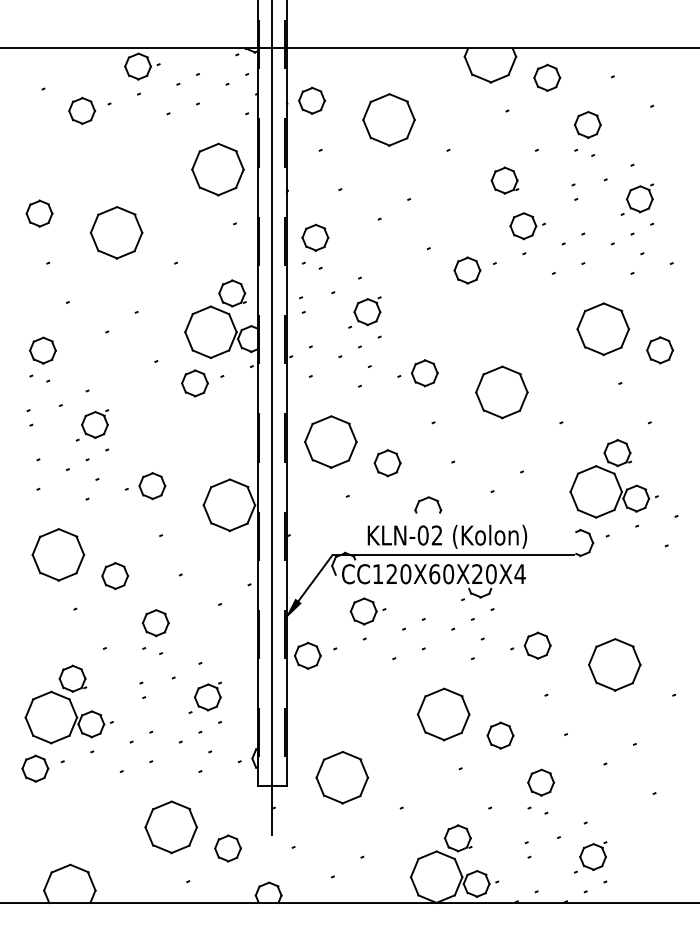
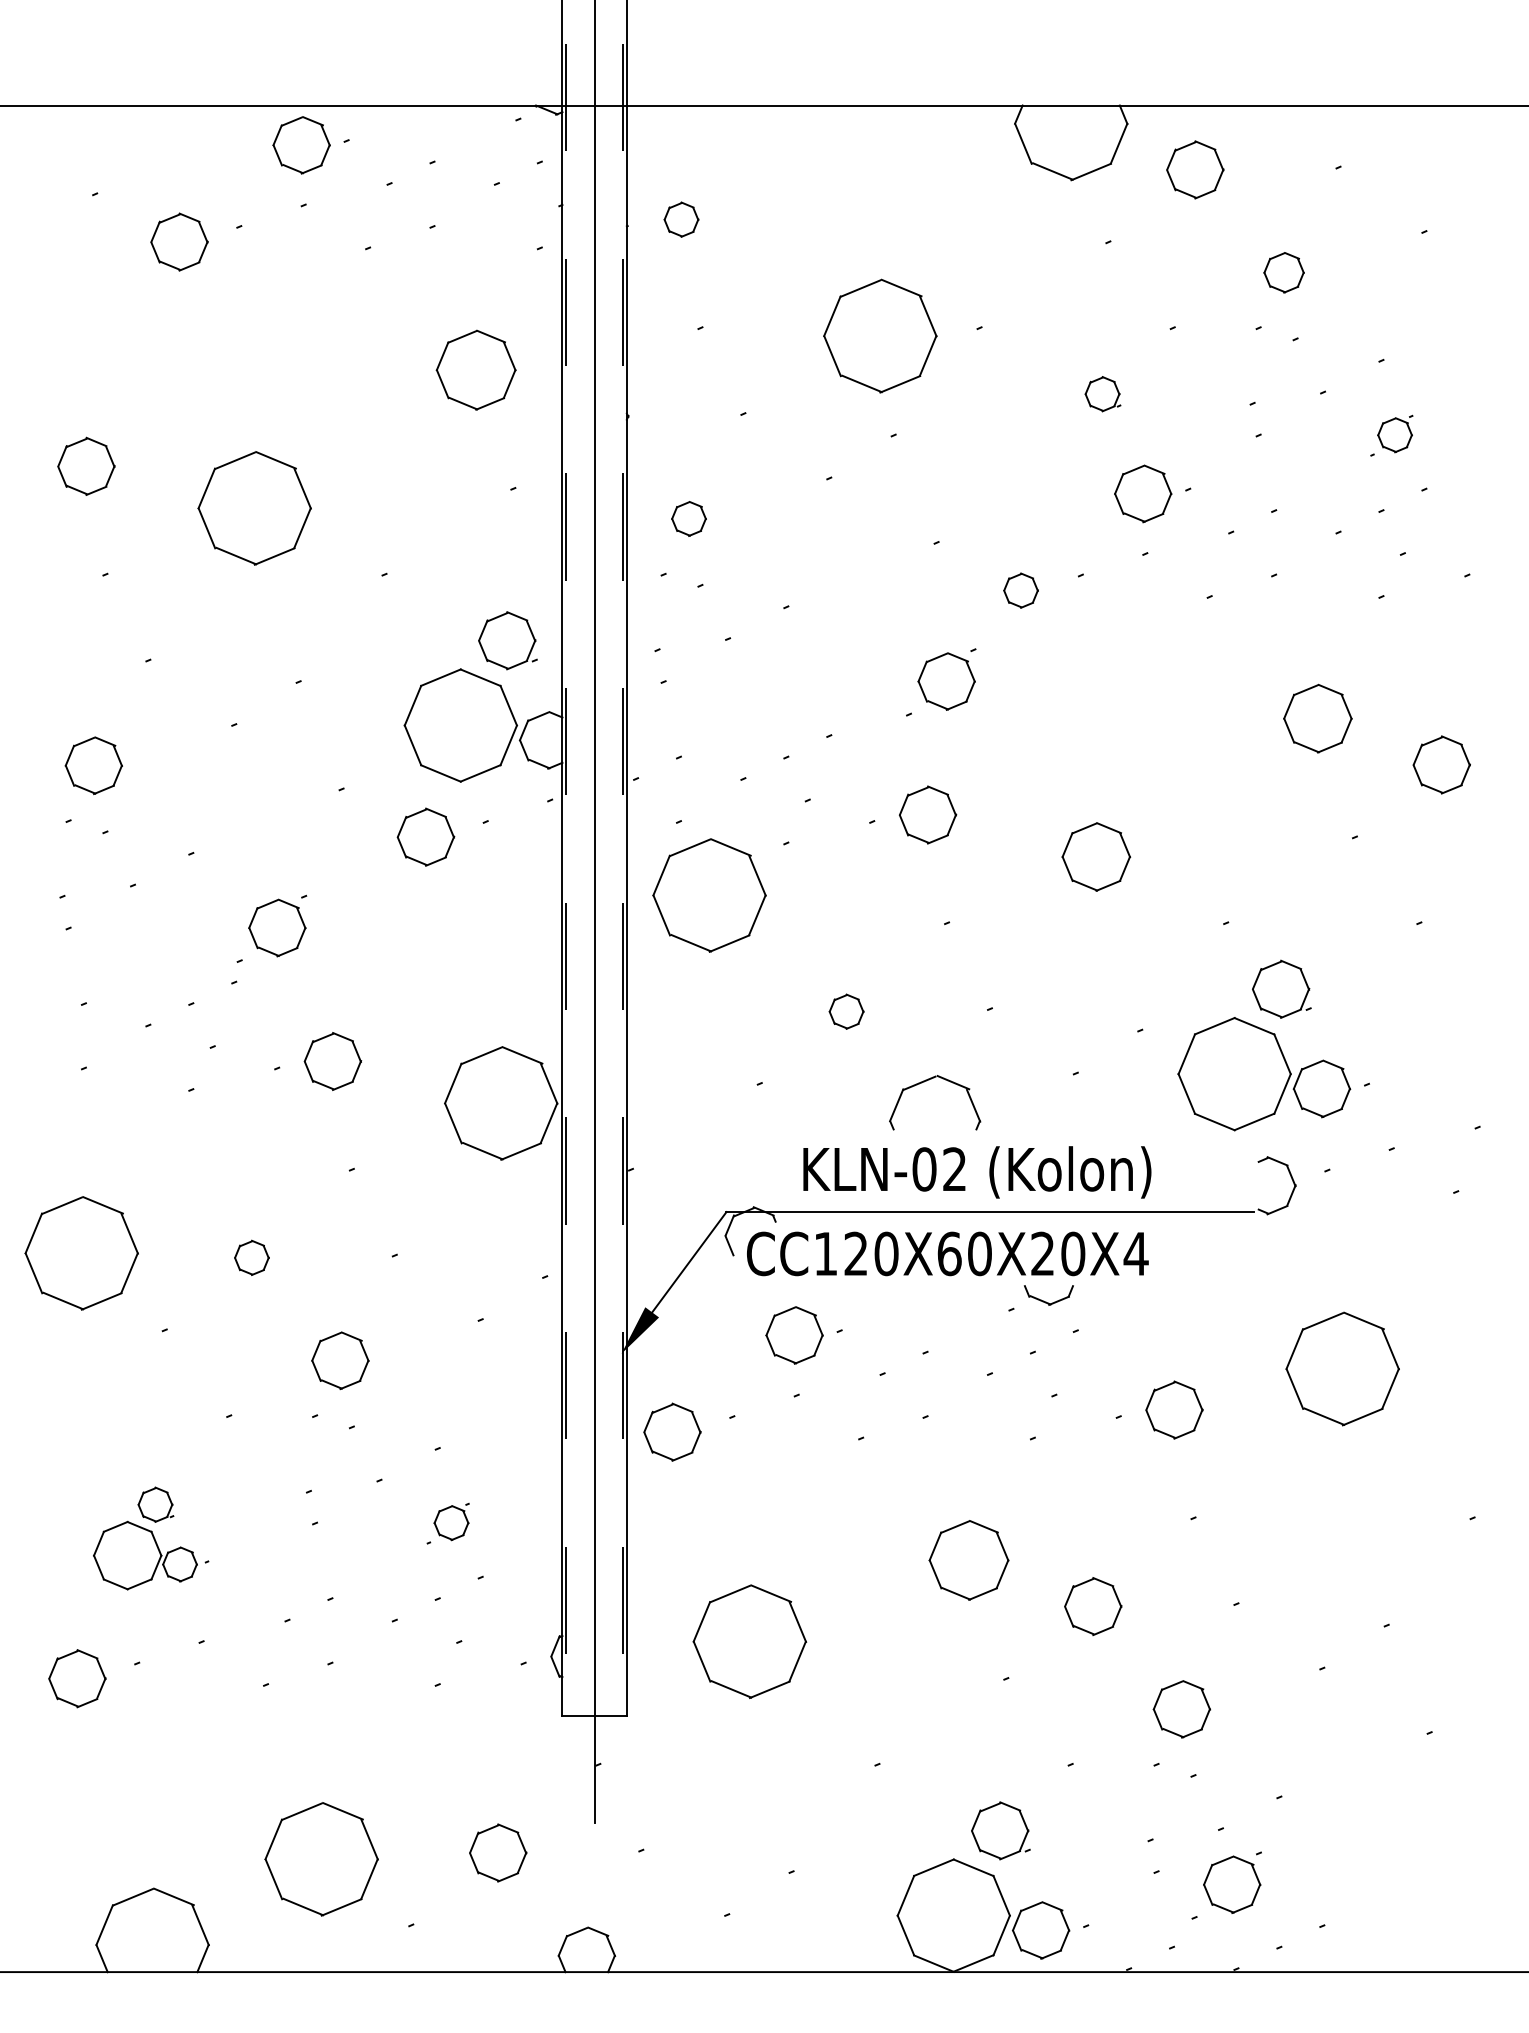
part: (311, 100) -> (680, 219), size x0.6
part: (388, 119) -> (879, 335), moved
part: (587, 124) -> (1283, 271), size x0.7
part: (217, 169) -> (475, 370), size x0.7
part: (504, 180) -> (1101, 394), size x0.6
part: (636, 199) -> (1390, 435), size x0.6
part: (315, 237) -> (689, 518), size x0.6
part: (467, 270) -> (1021, 590), size x0.6
part: (364, 312) -> (940, 682), moved
part: (603, 328) -> (1318, 717), size x0.6
part: (501, 392) -> (1095, 857), size x0.6
part: (92, 425) -> (271, 929), moved
part: (330, 441) -> (708, 894), moved
part: (387, 463) -> (846, 1012), size x0.6
part: (613, 478) -> (1272, 1044), moved
part: (428, 504) -> (935, 1101), size x1.6
part: (58, 554) -> (81, 1252), moved
part: (115, 575) -> (252, 1256), size x0.6
part: (614, 664) -> (1342, 1368), moved
part: (204, 697) -> (446, 1523), size x0.6
part: (68, 704) -> (149, 1538), size x0.6
part: (443, 714) -> (968, 1560), size x0.7
part: (341, 777) -> (748, 1641), moved
part: (170, 827) -> (320, 1859), moved
part: (590, 857) -> (1226, 1885), moved

